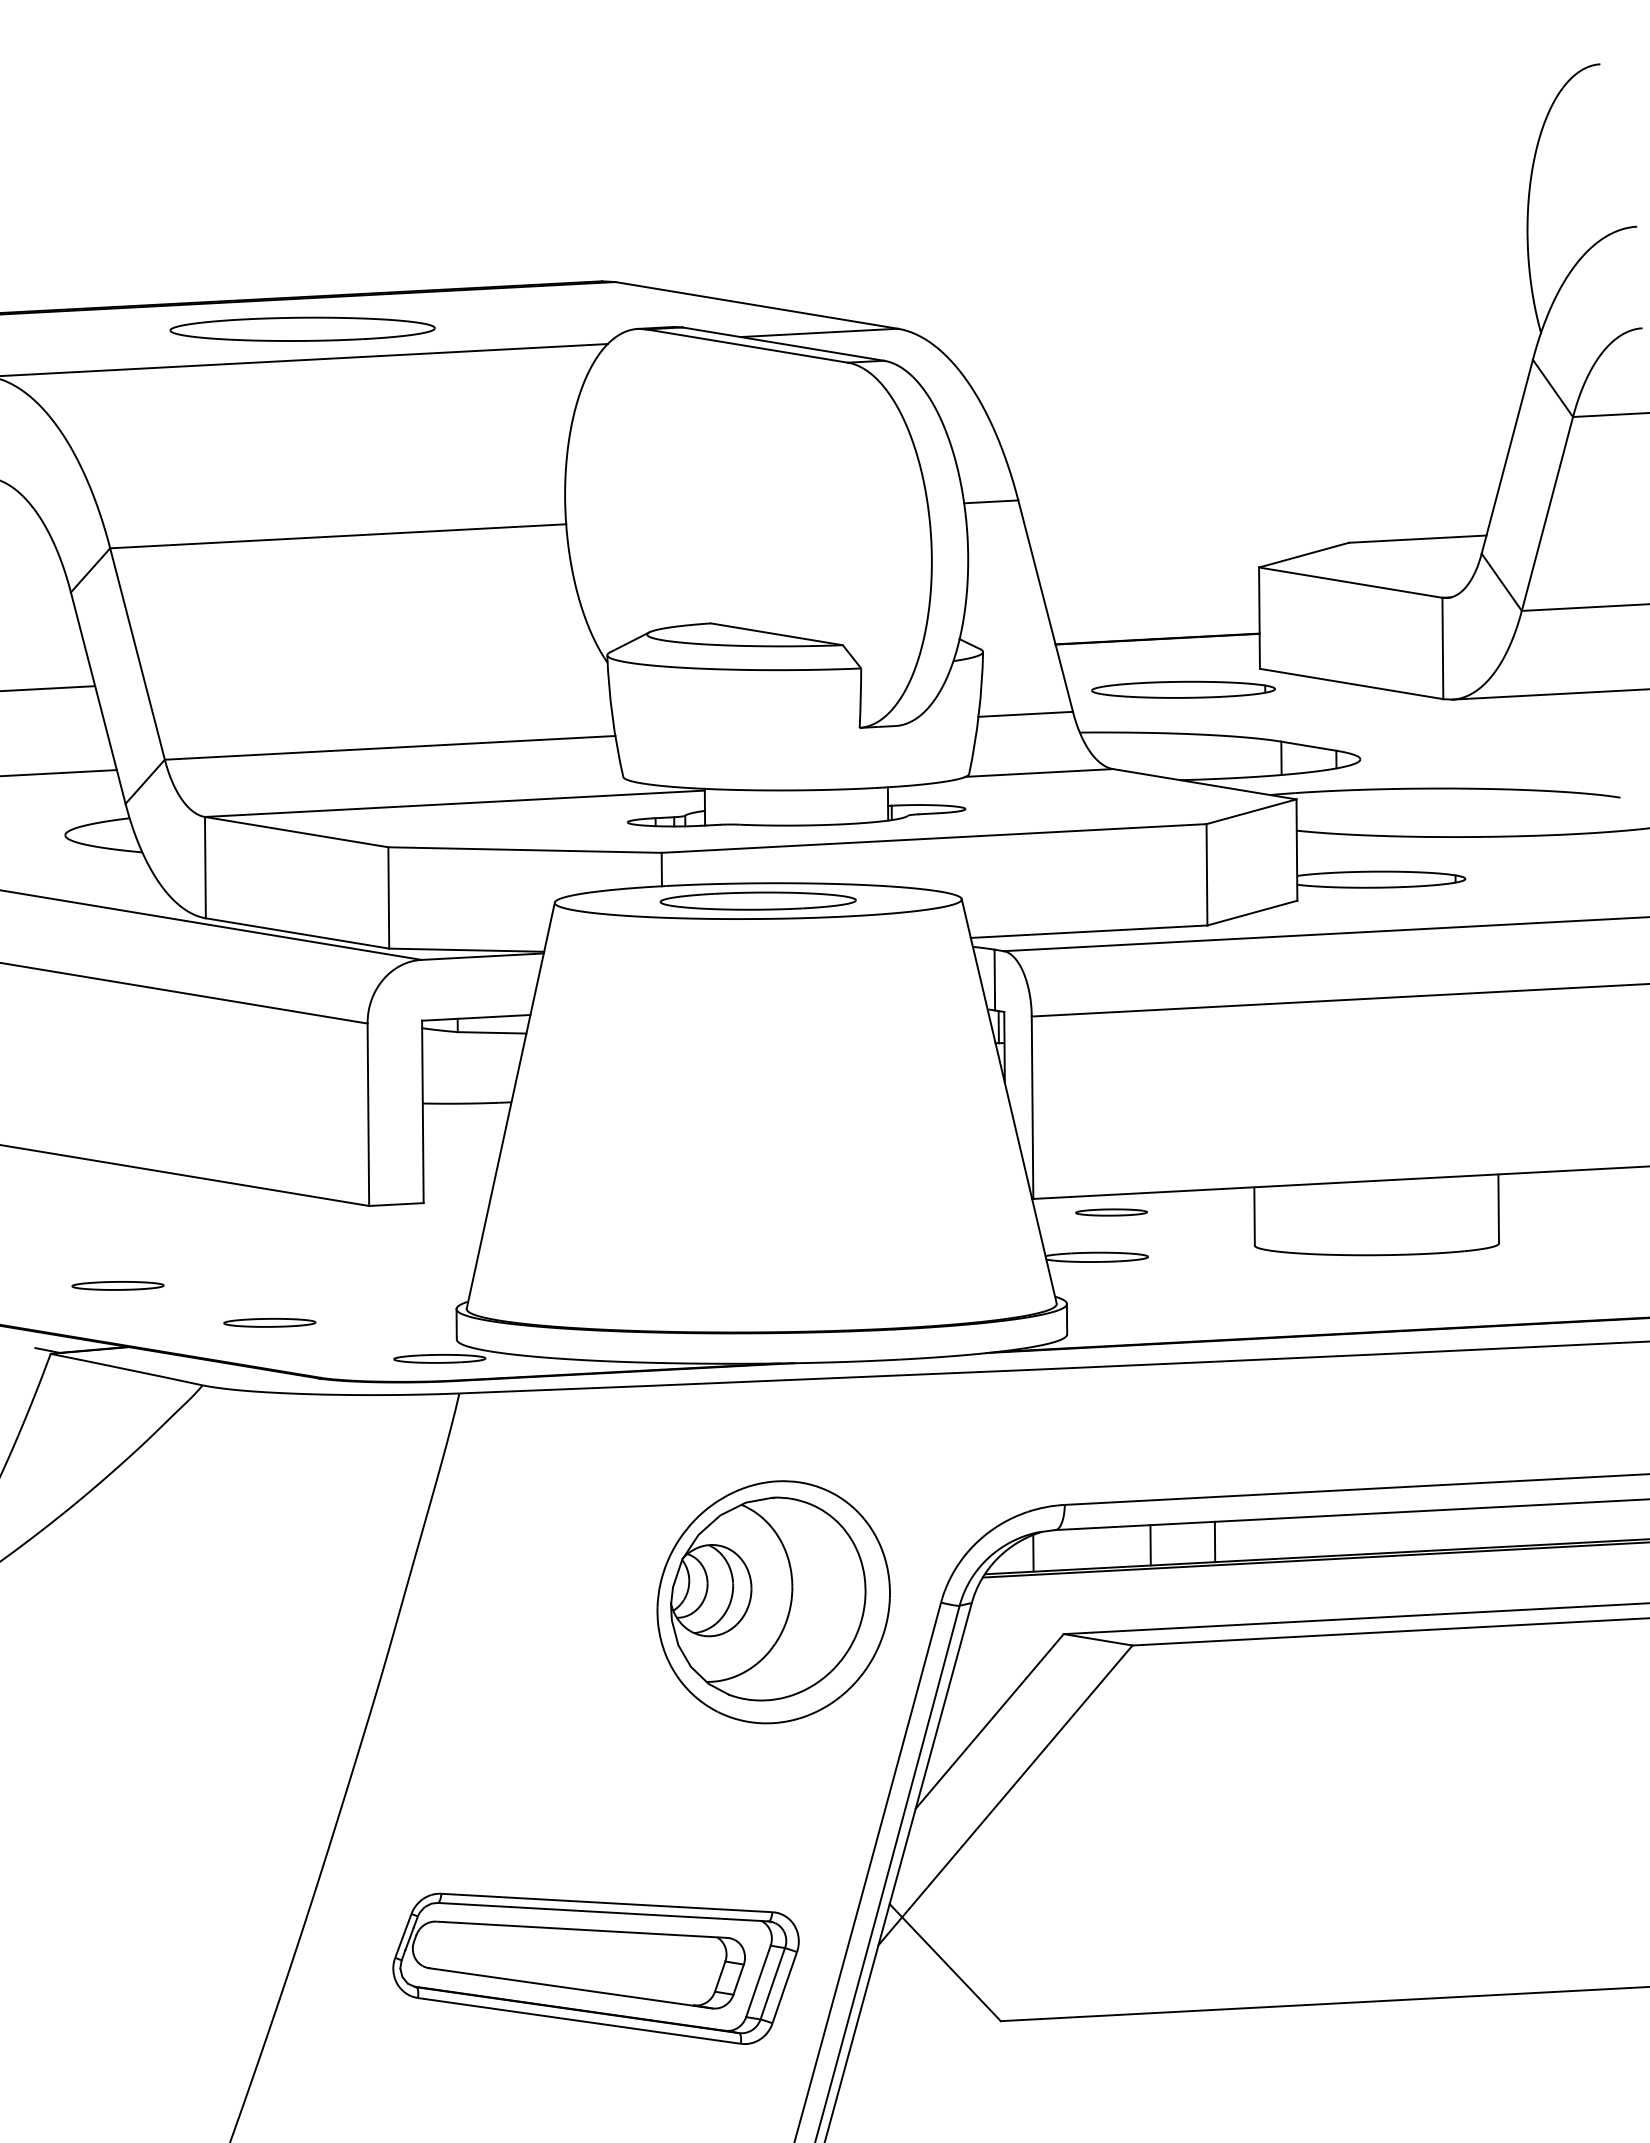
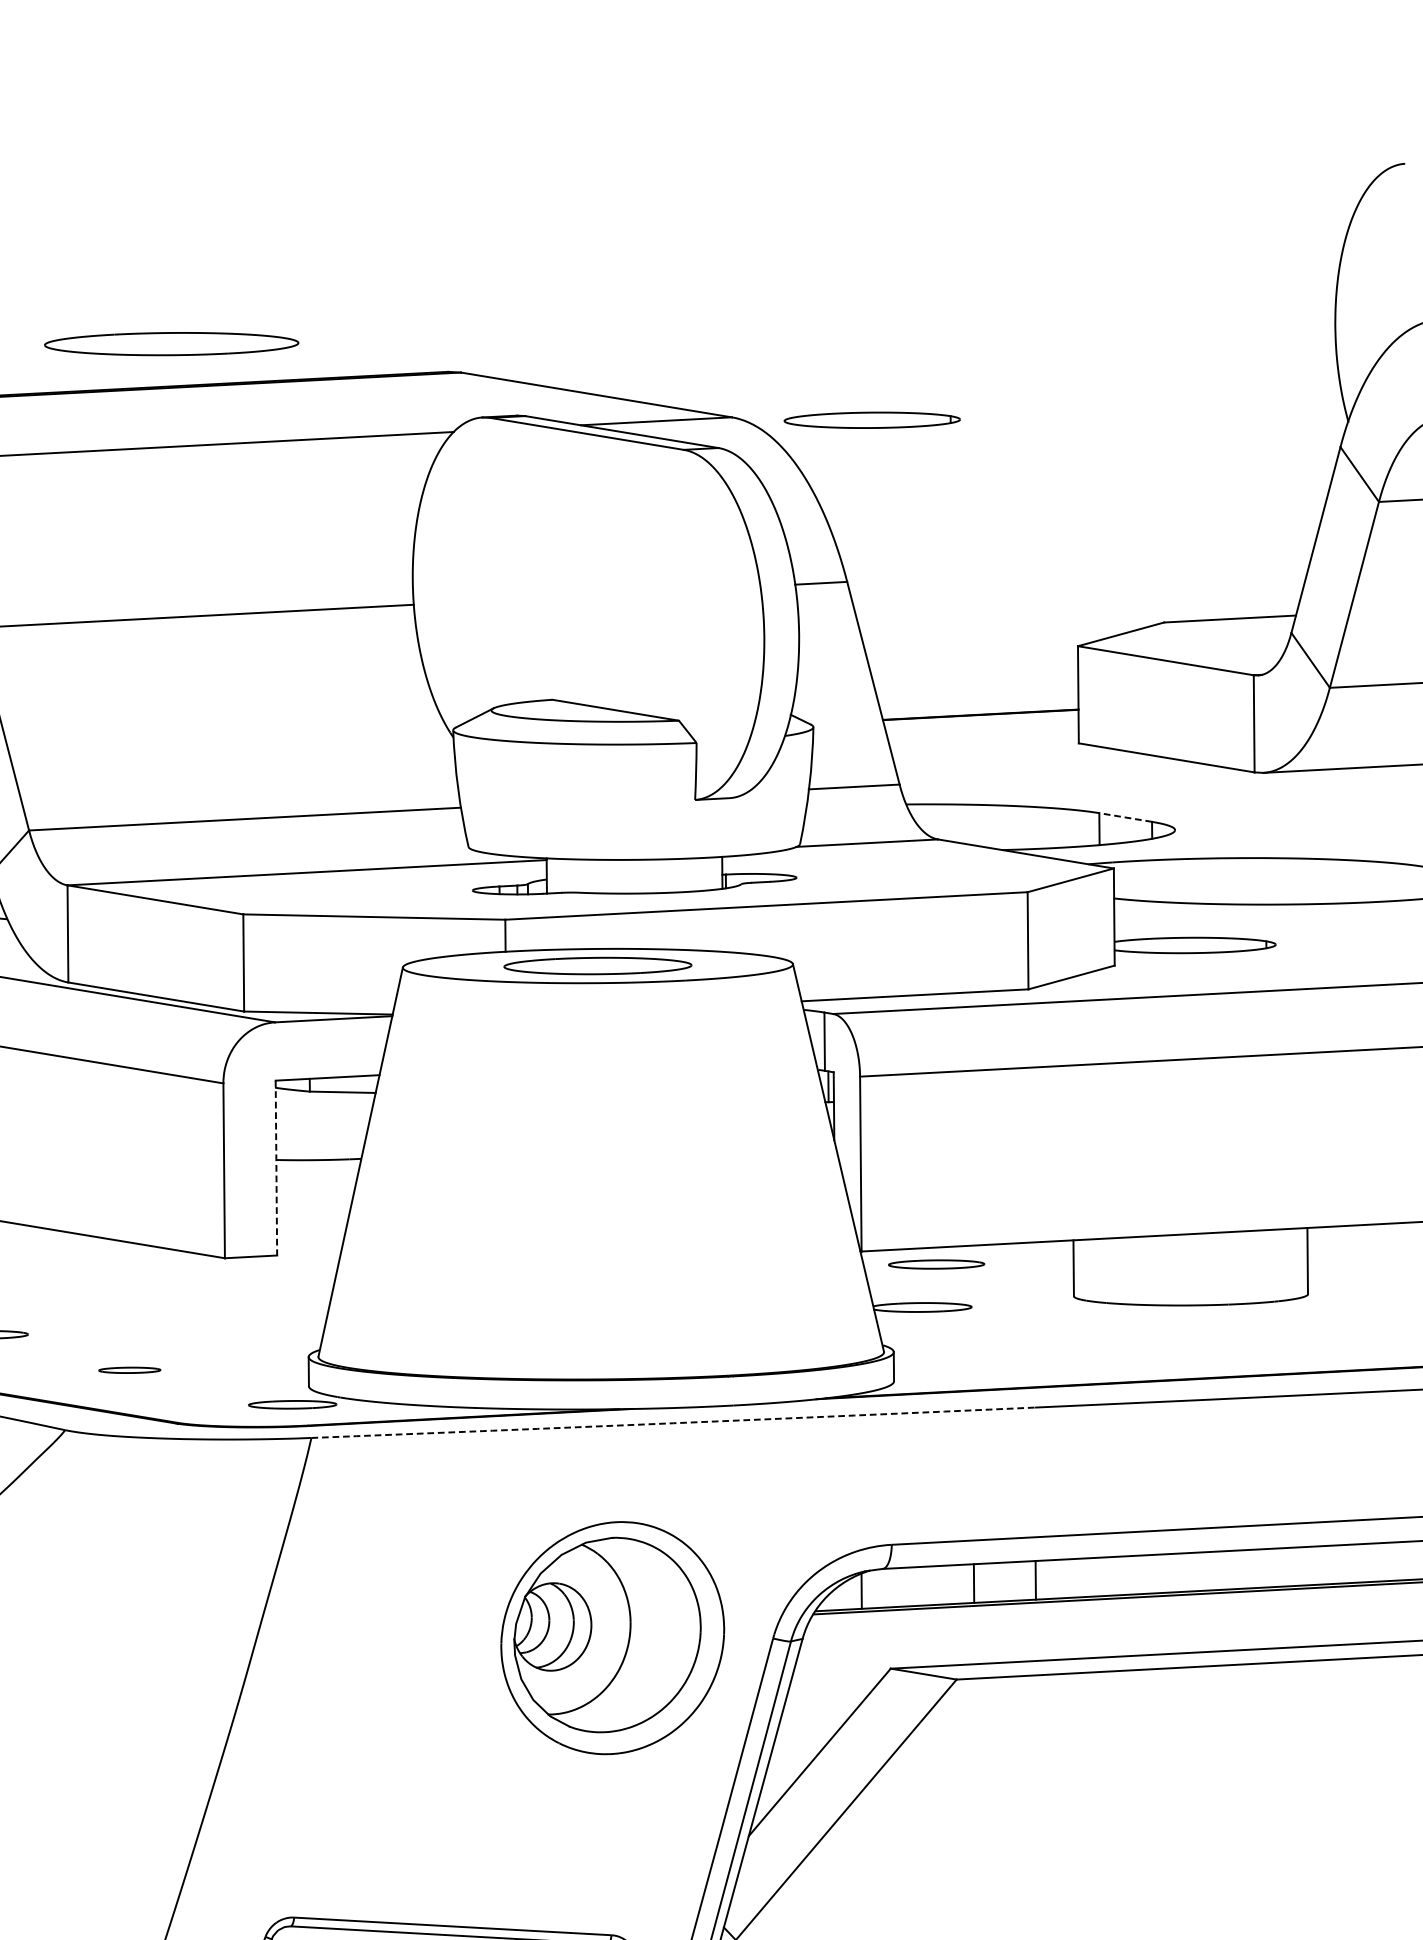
part: (302, 328) -> (171, 343), moved
part: (1183, 689) -> (872, 419), moved
line: (1308, 746) -> (1125, 817), solid -> dashed
line: (422, 1112) -> (276, 1168), solid -> dashed
part: (1111, 1212) -> (936, 1264), size x1.4
part: (269, 1322) -> (129, 1369), size x0.7
arc: (836, 1378) -> (672, 1423), solid -> dashed

